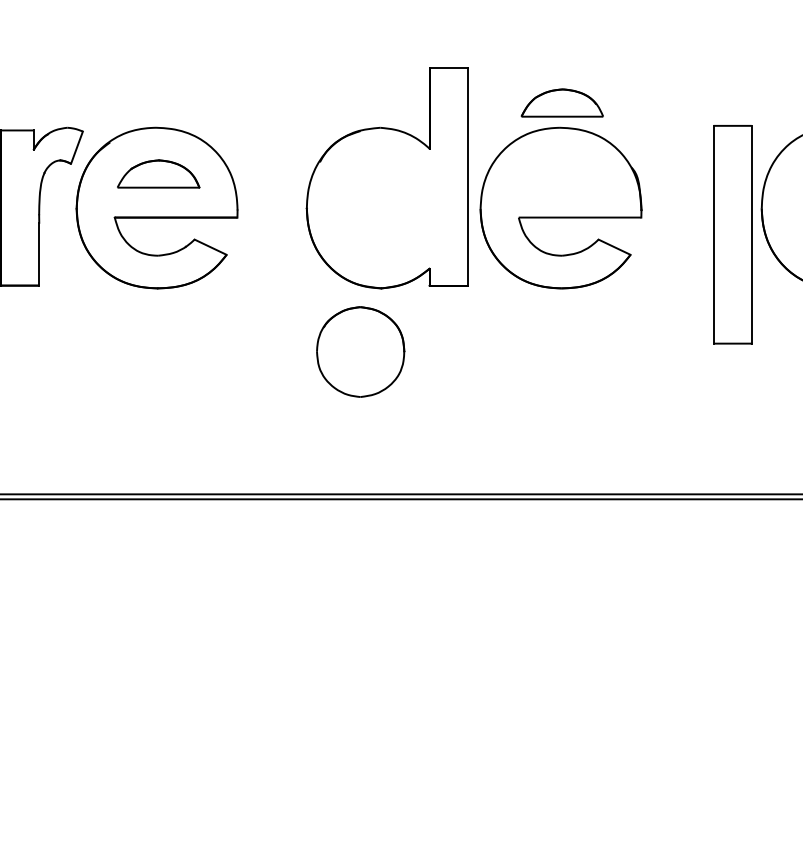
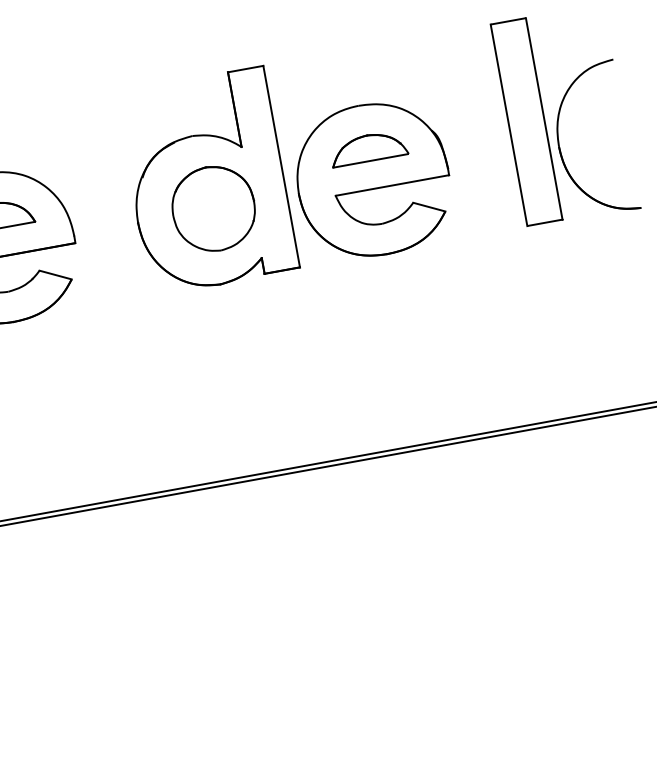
part: (561, 102) -> (367, 147), moved
part: (732, 234) -> (526, 121), moved
part: (360, 351) -> (213, 208), moved

